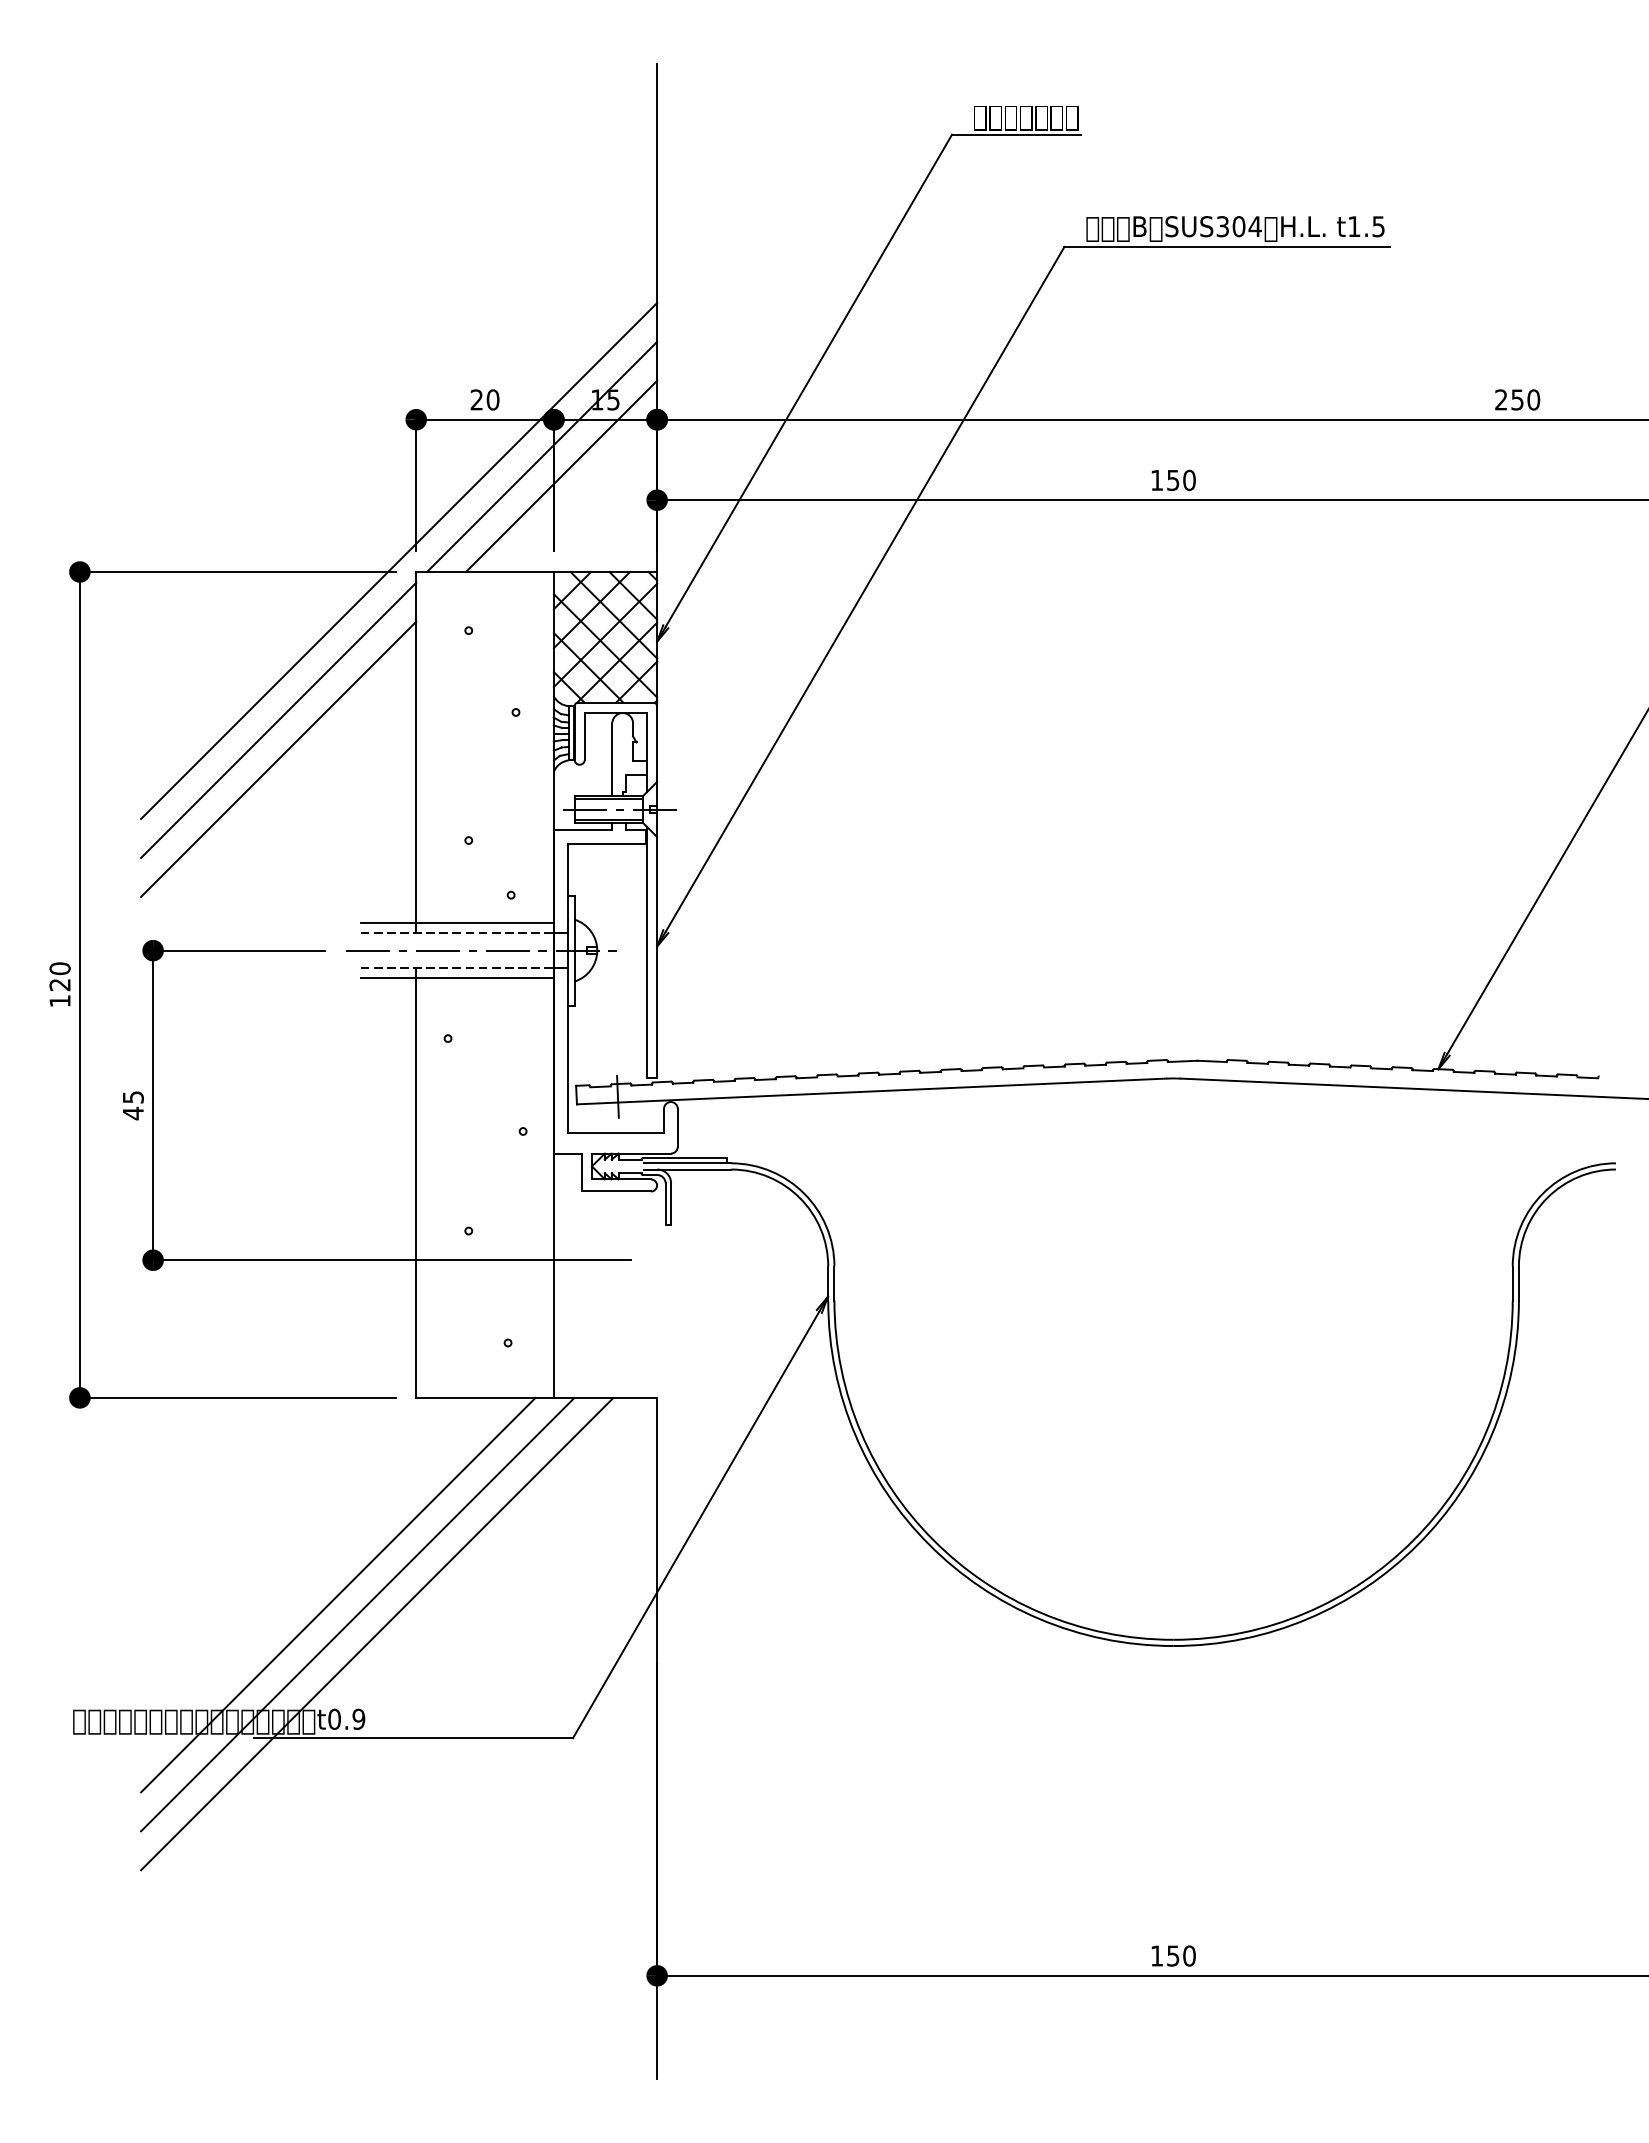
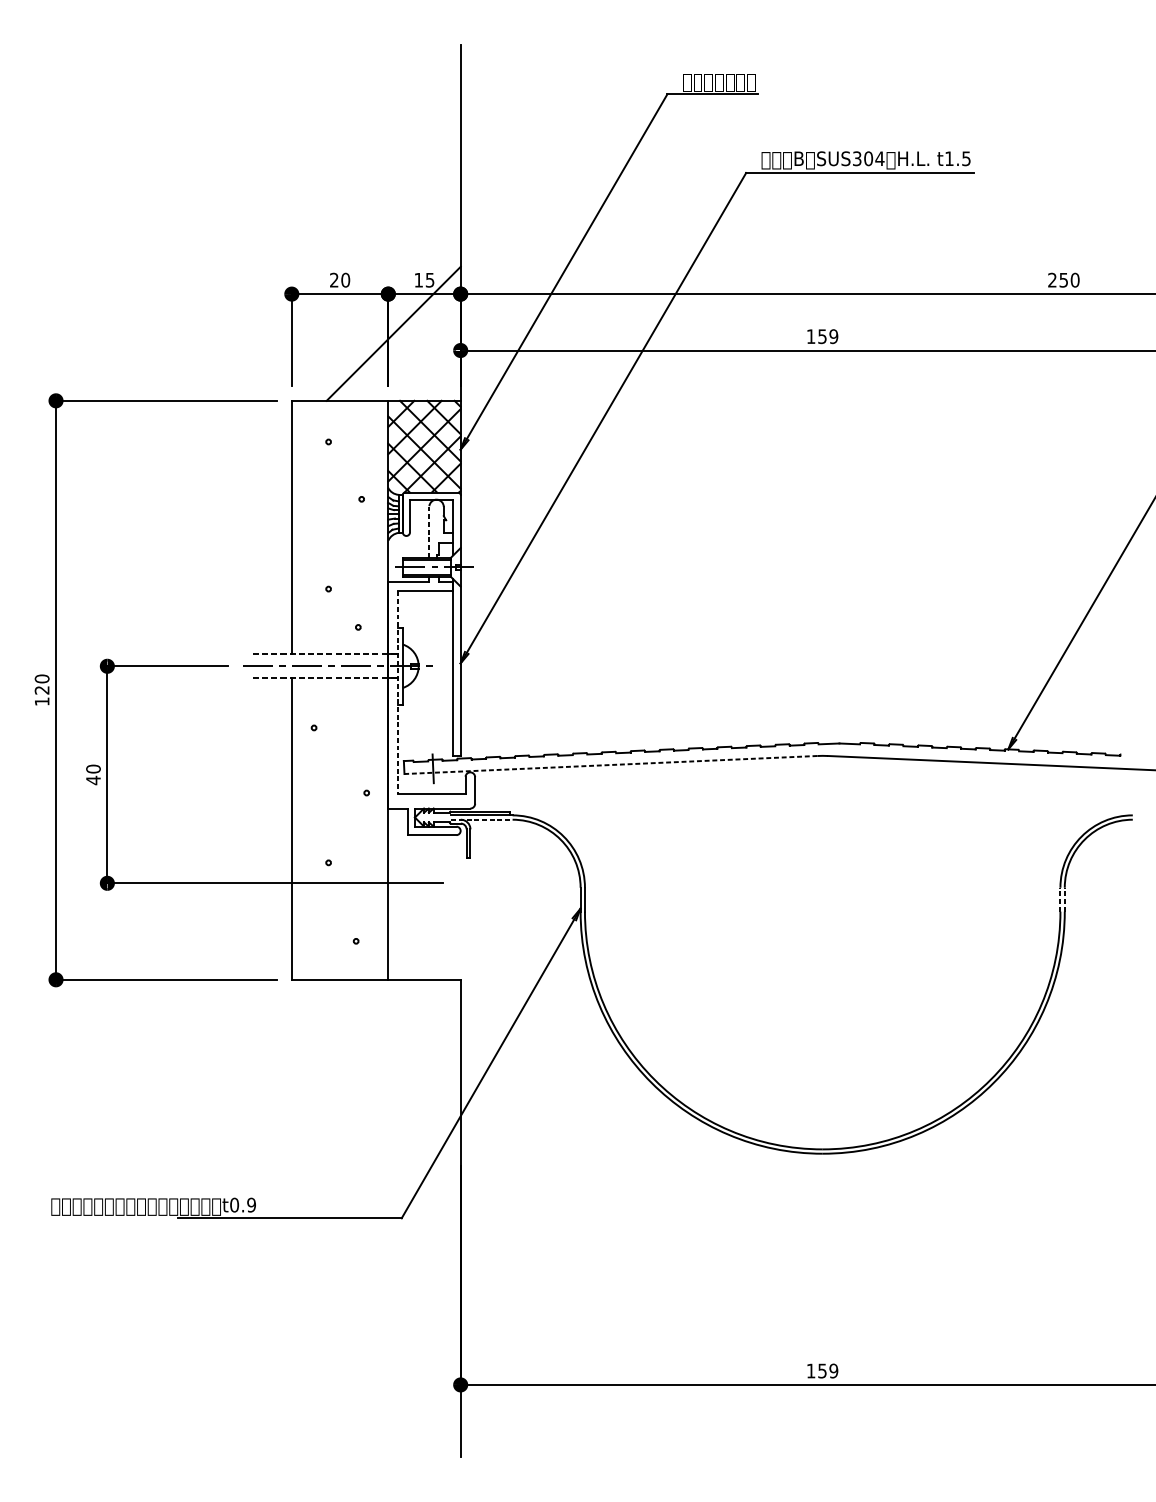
line: (542, 456) -> (380, 319), removed
text: (1189, 480) -> (833, 336), 150 -> 159
line: (399, 561) -> (280, 393), removed
line: (278, 719) -> (195, 504), removed
line: (278, 758) -> (195, 531), removed
line: (612, 759) -> (429, 532), solid -> dashed
line: (456, 923) -> (320, 647), removed
line: (456, 978) -> (320, 685), removed
line: (567, 988) -> (397, 692), solid -> dashed
line: (871, 1091) -> (610, 765), solid -> dashed
text: (132, 1097) -> (92, 769), 45 -> 40
line: (687, 1169) -> (481, 819), solid -> dashed
line: (1512, 1283) -> (1060, 899), solid -> dashed
line: (1518, 1283) -> (1064, 899), solid -> dashed
line: (338, 1594) -> (237, 1117), removed
line: (357, 1614) -> (250, 1131), removed
line: (377, 1633) -> (264, 1144), removed
text: (1189, 1955) -> (833, 1370), 150 -> 159

